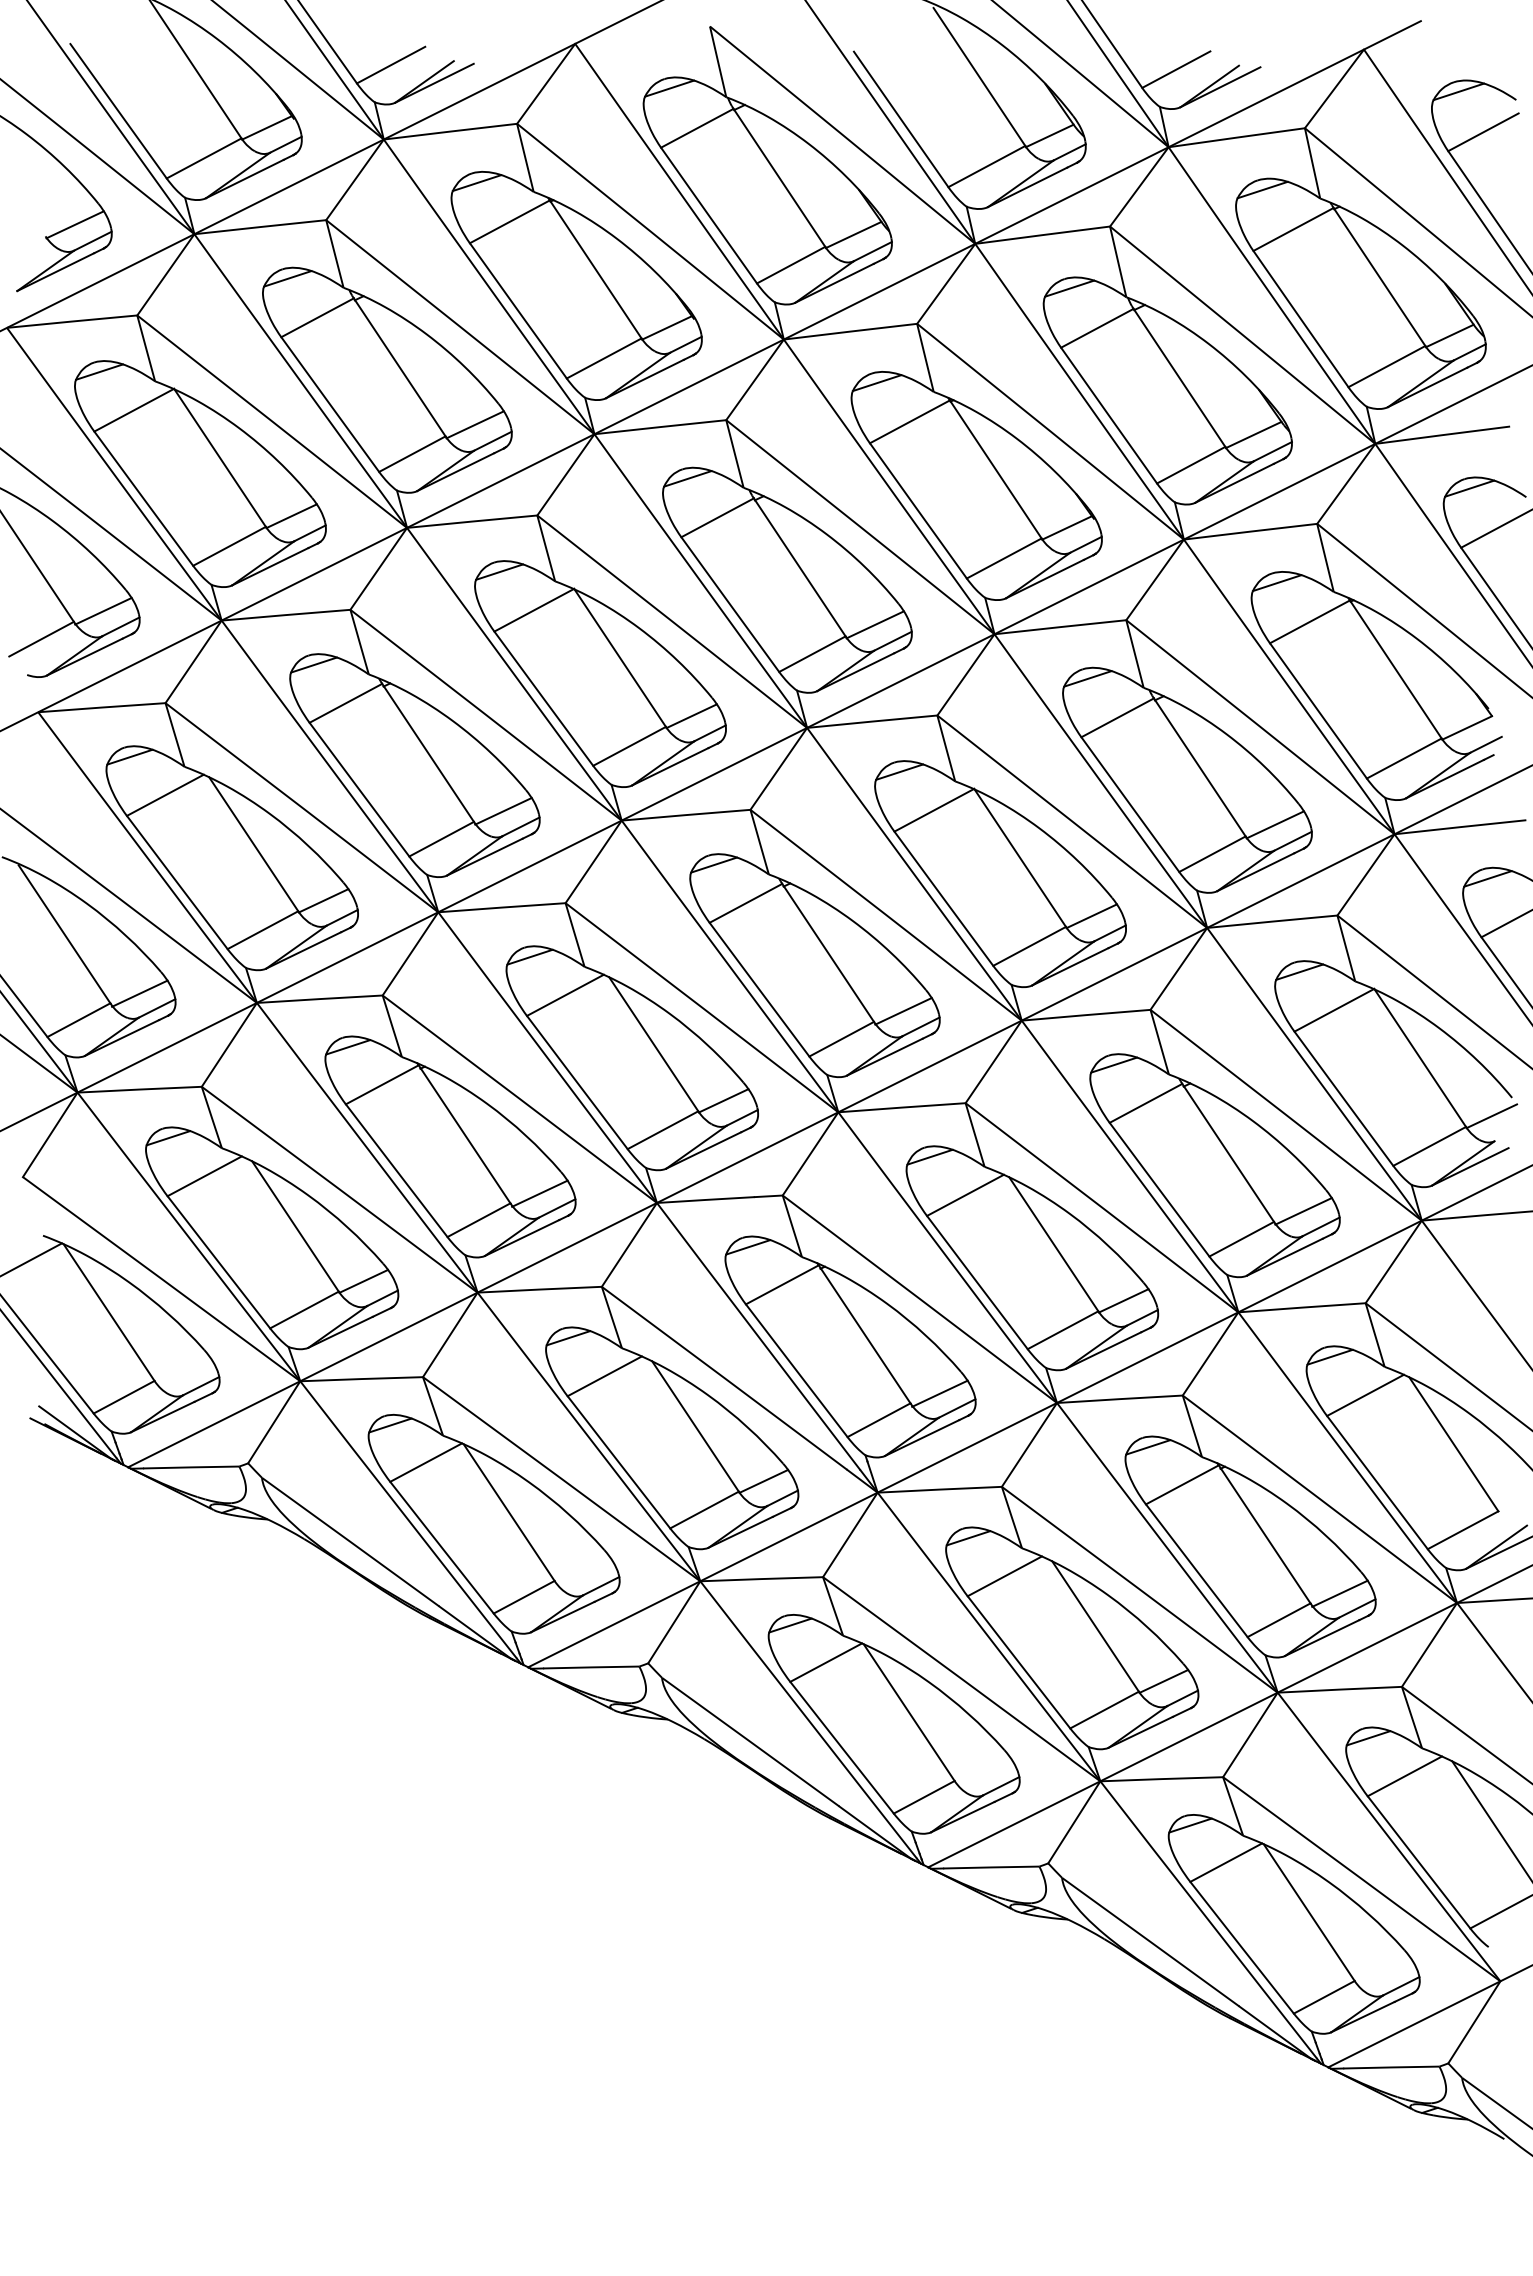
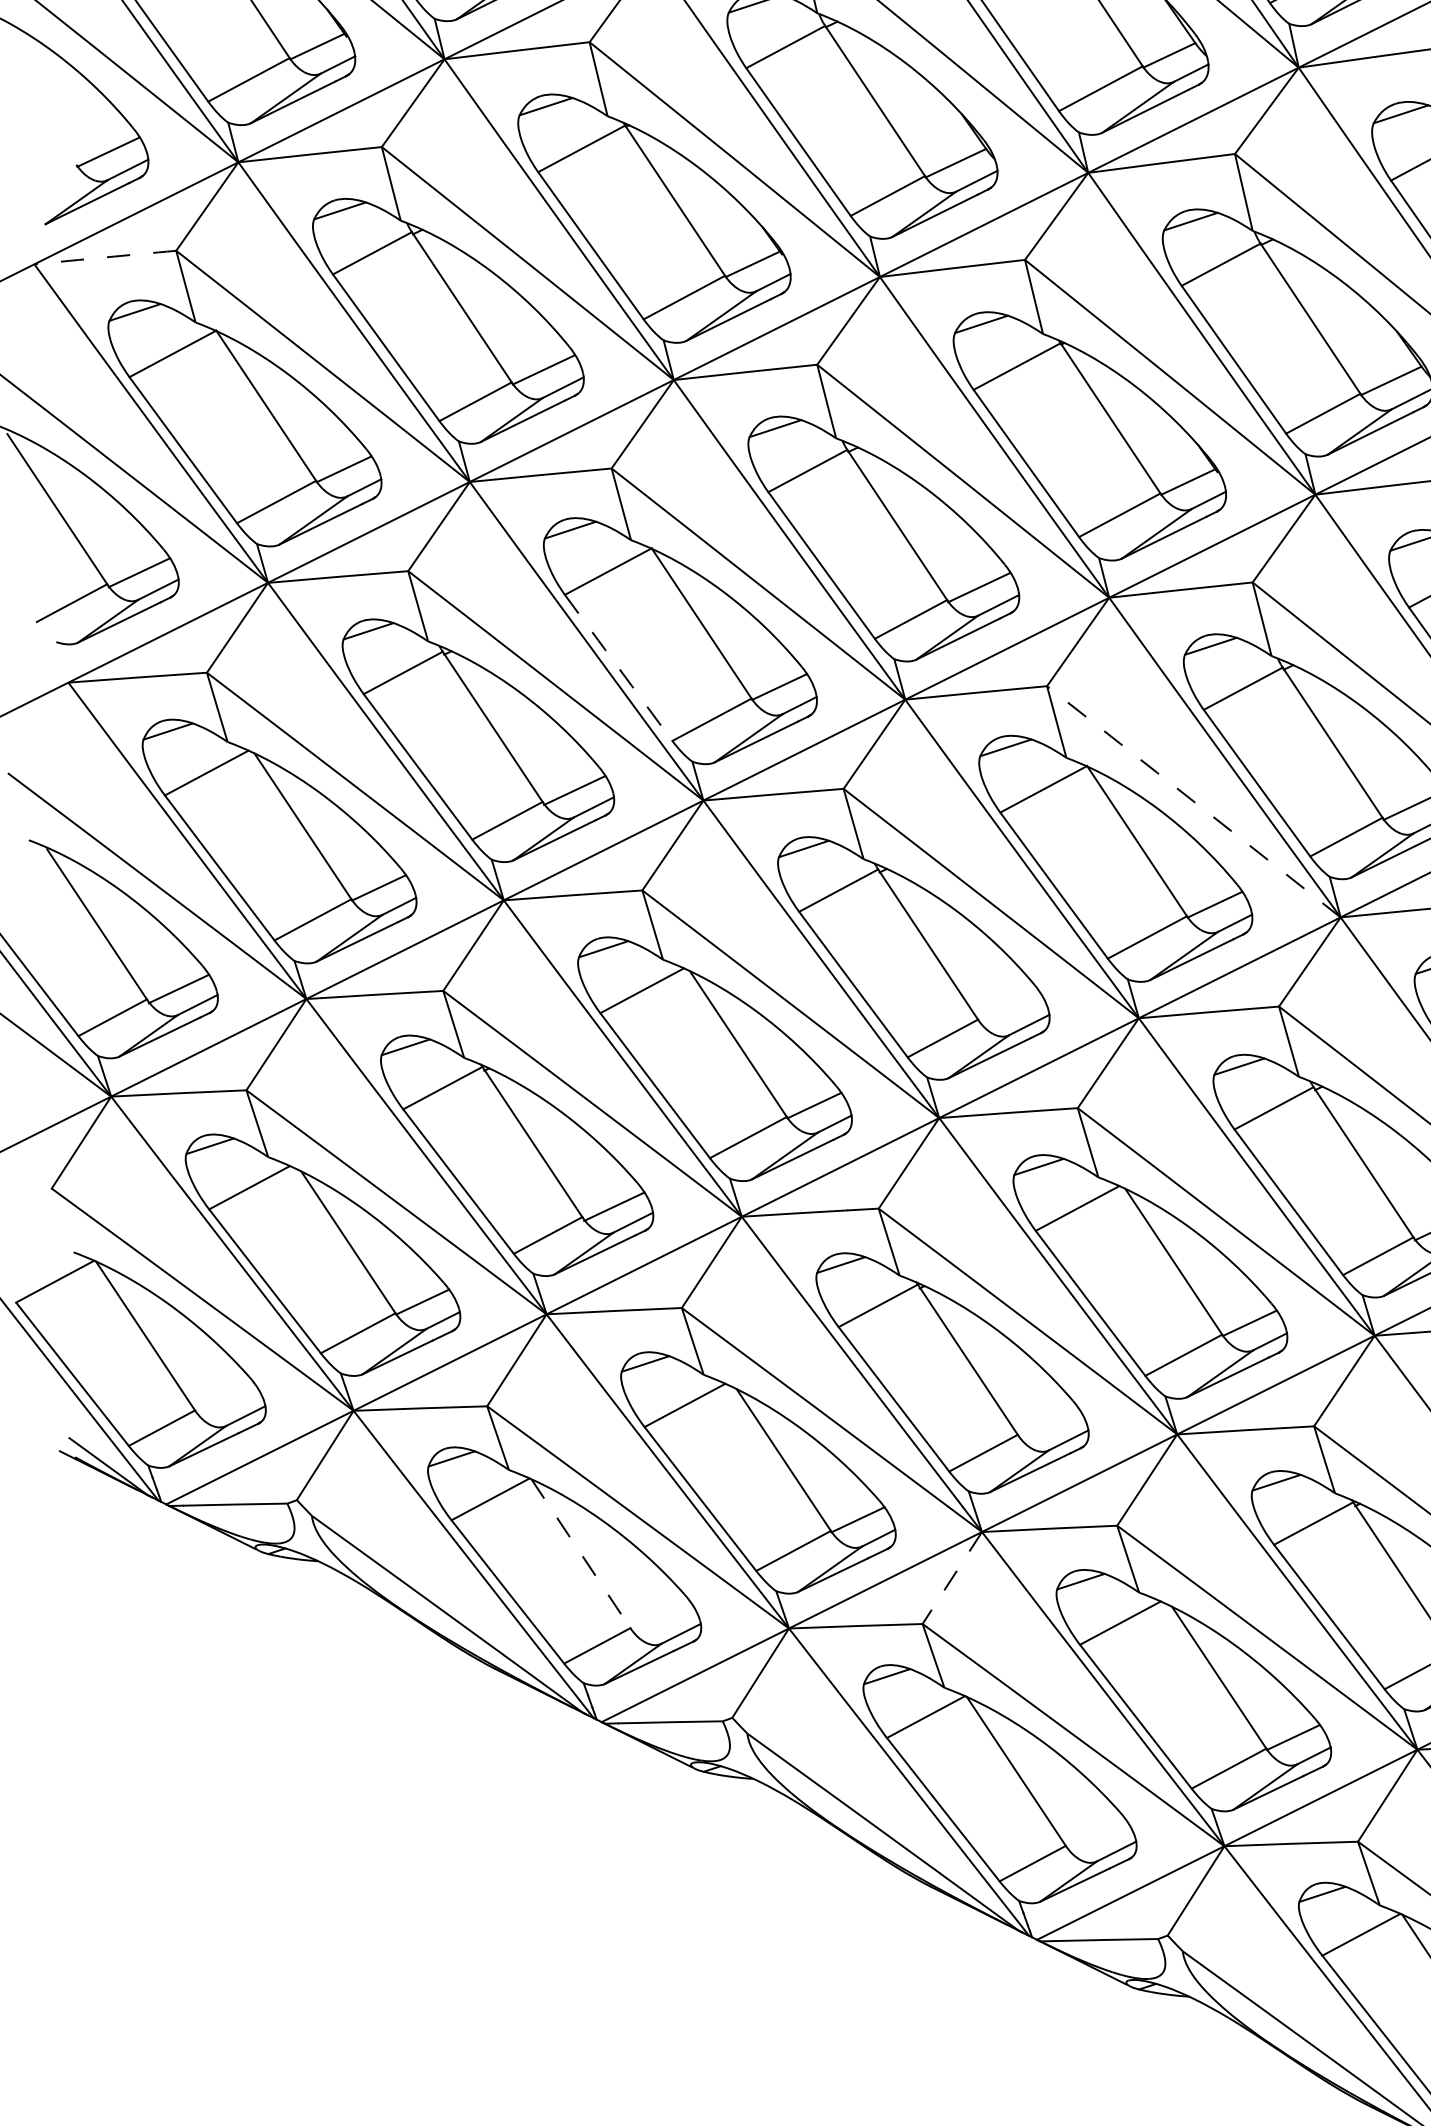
arc: (72, 321) -> (105, 257), solid -> dashed
arc: (543, 698) -> (618, 667), solid -> dashed
arc: (1072, 821) -> (1194, 801), solid -> dashed
line: (903, 1011) -> (1010, 1008), removed
line: (939, 1393) -> (1049, 1424), removed
line: (509, 1512) -> (581, 1553), solid -> dashed
line: (850, 1535) -> (952, 1578), solid -> dashed

